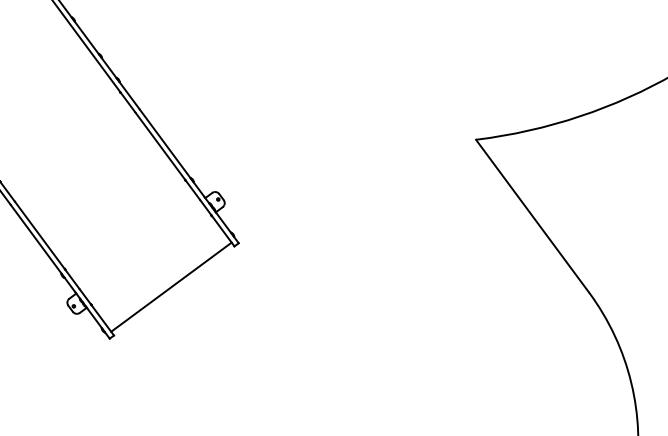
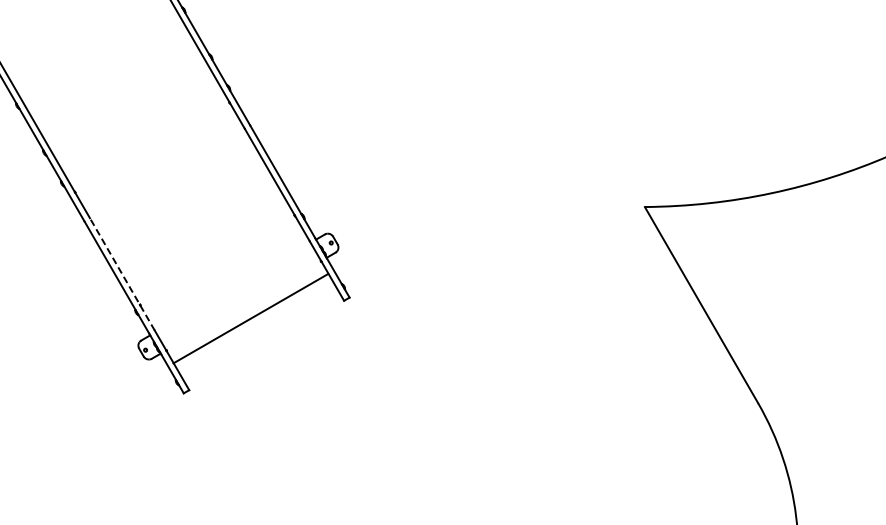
line: (47, 245) -> (122, 274), solid -> dashed
line: (171, 287) -> (250, 318), moved

